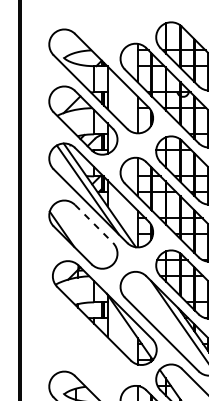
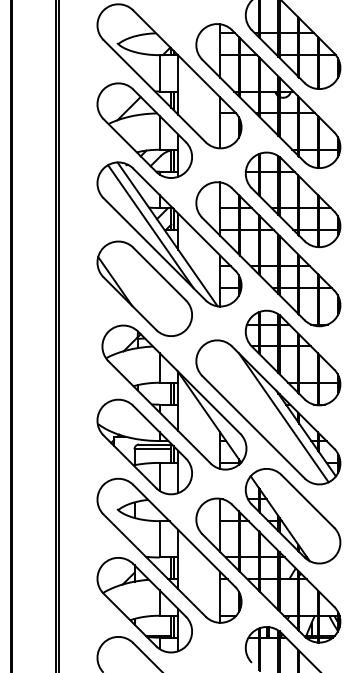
line: (93, 224) -> (159, 274), dashed -> solid
part: (83, 348) -> (144, 446), added

